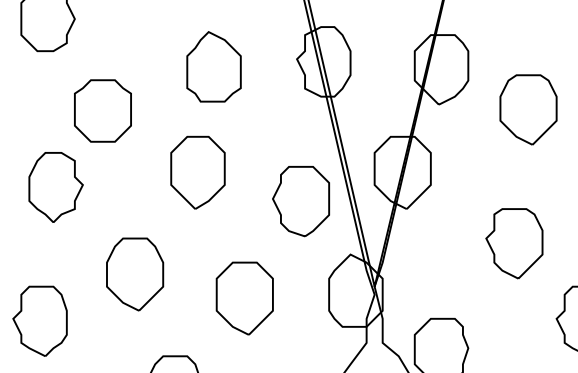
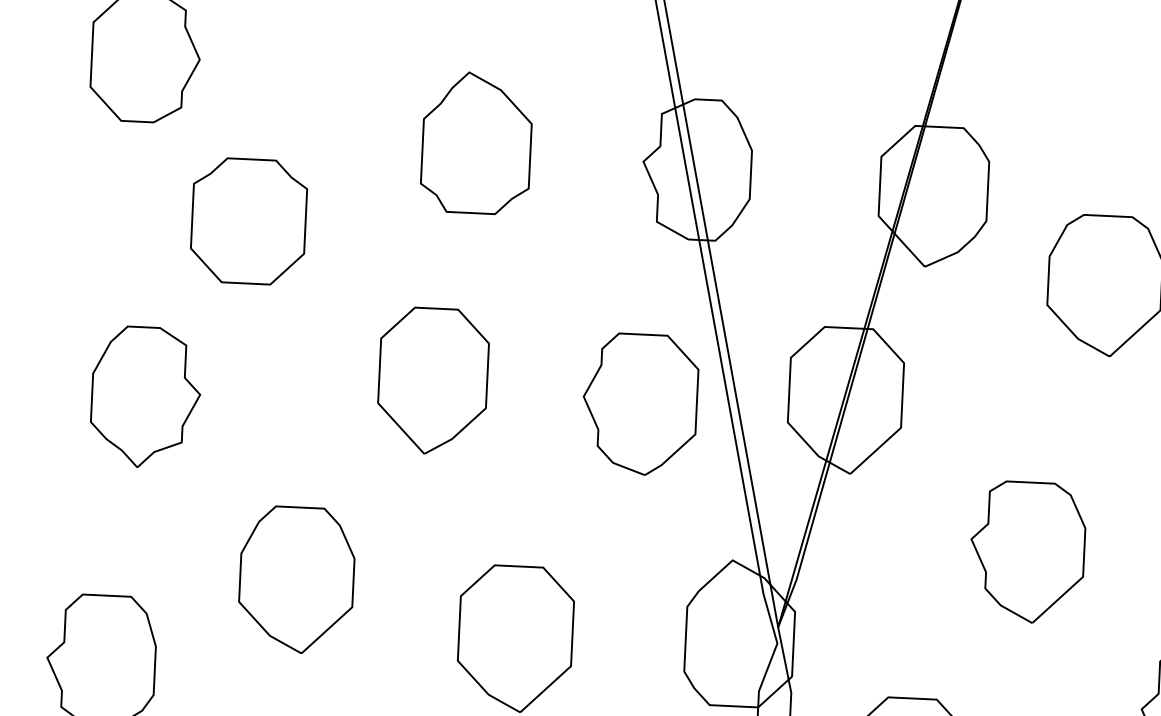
part: (213, 66) -> (475, 142), moved
part: (102, 110) -> (247, 220), moved
part: (300, 201) -> (639, 404), moved
part: (514, 243) -> (1027, 551), moved

